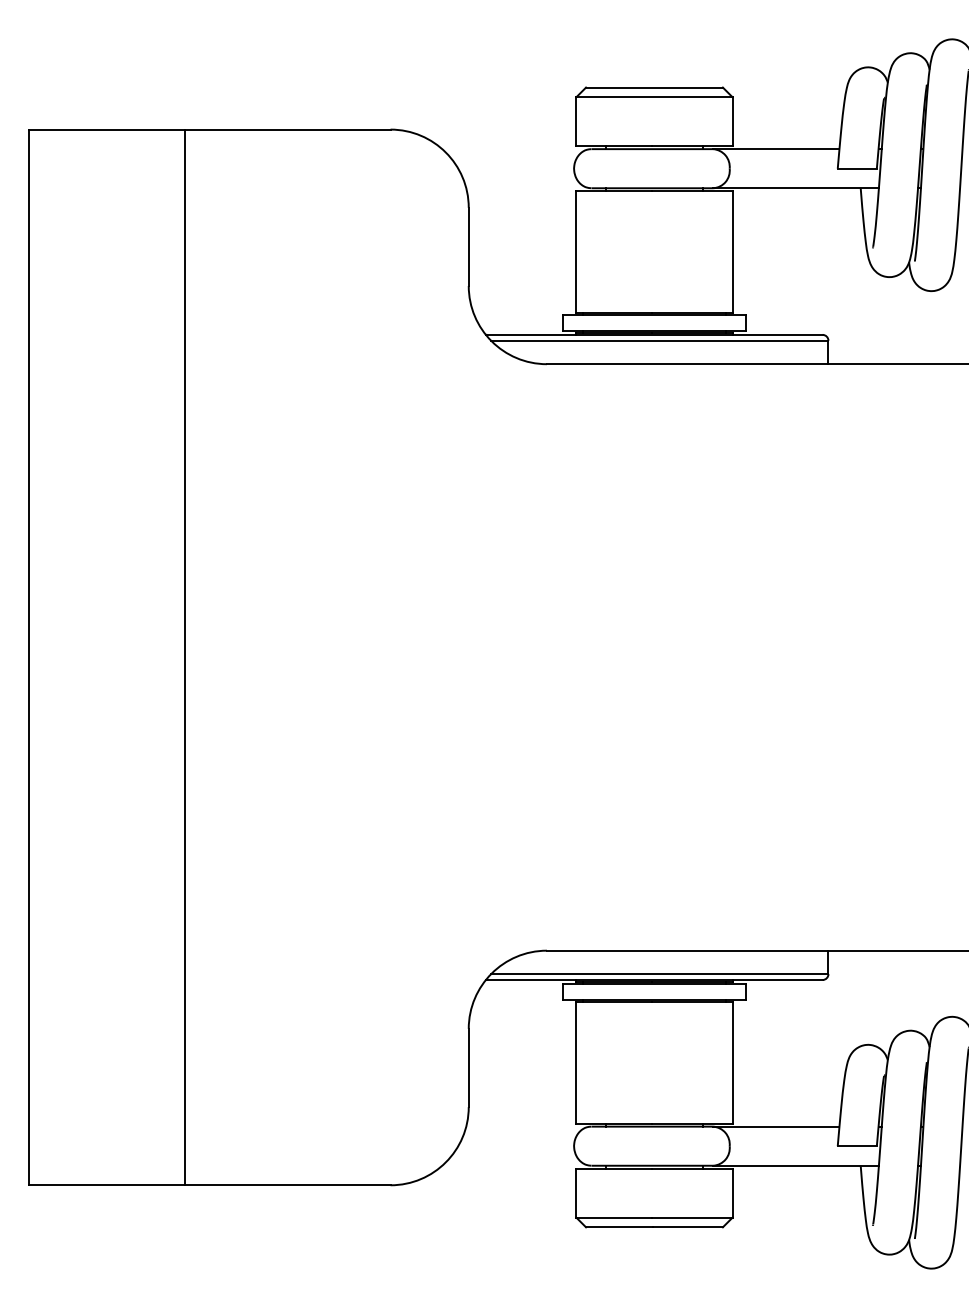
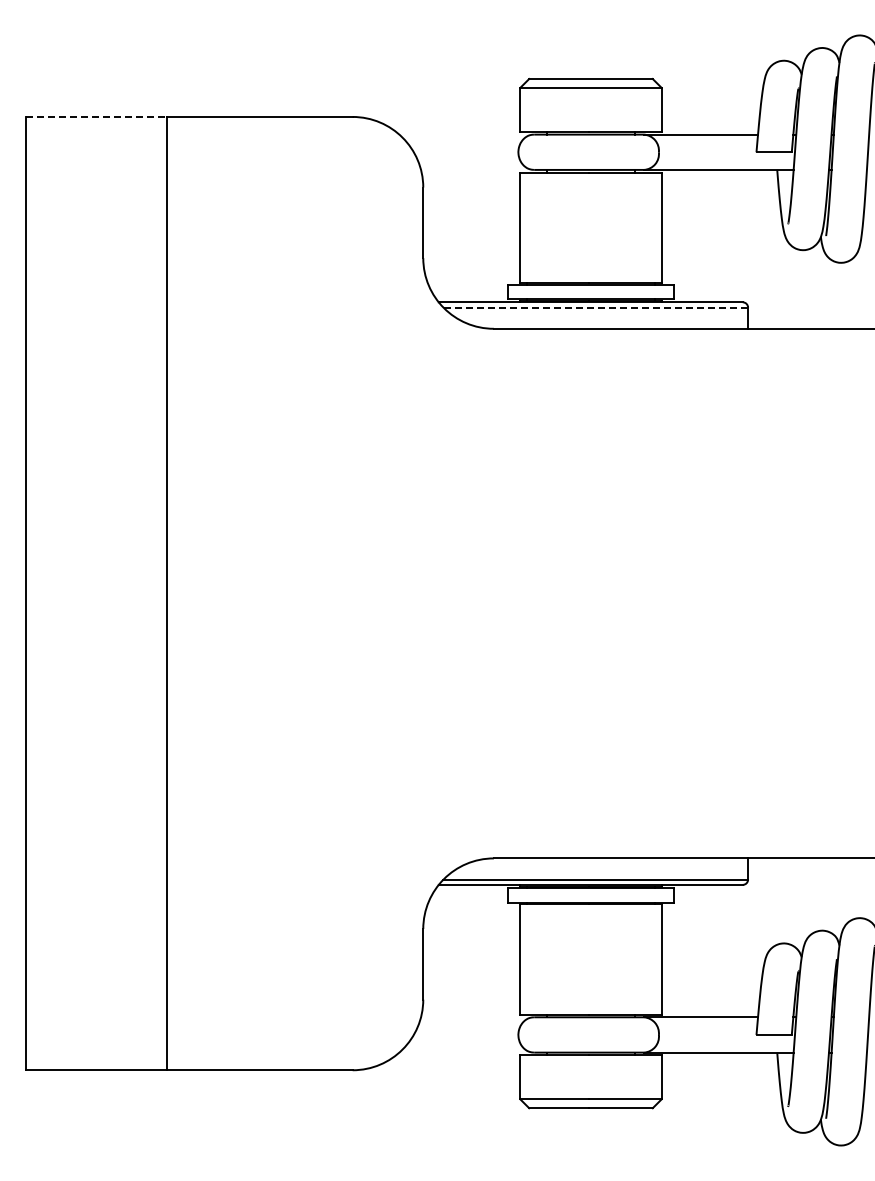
line: (106, 129) -> (96, 116), solid -> dashed
line: (659, 340) -> (595, 307), solid -> dashed

